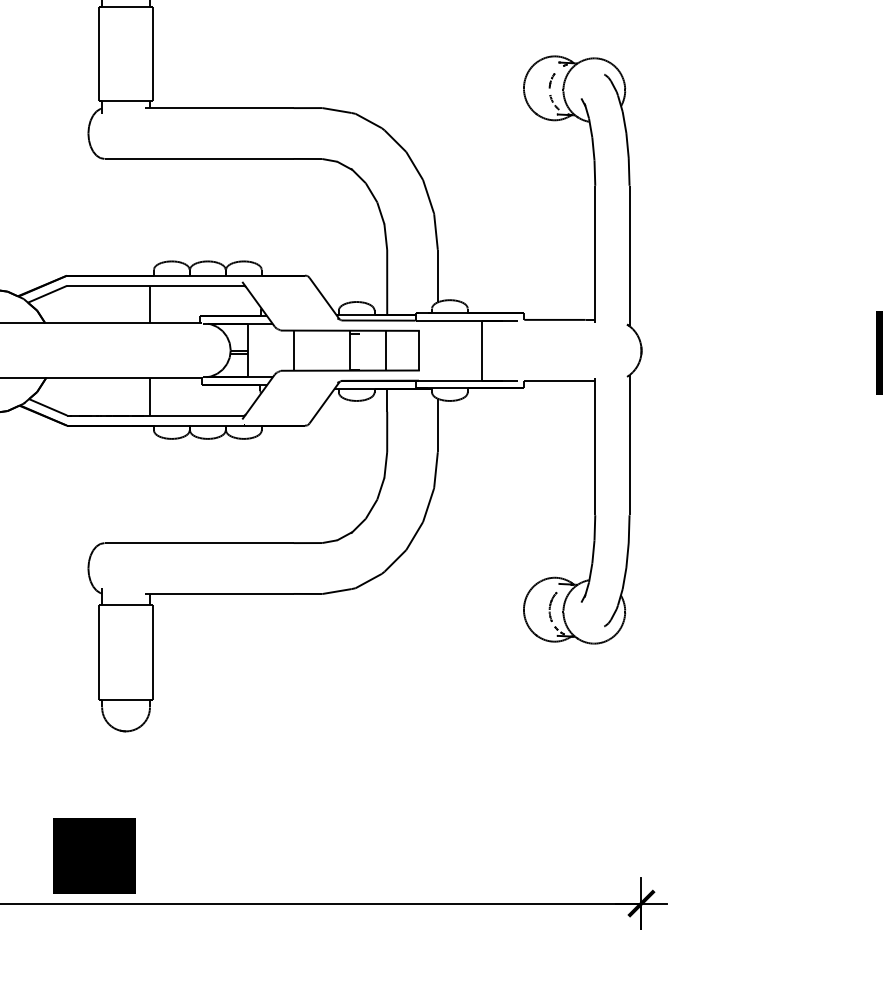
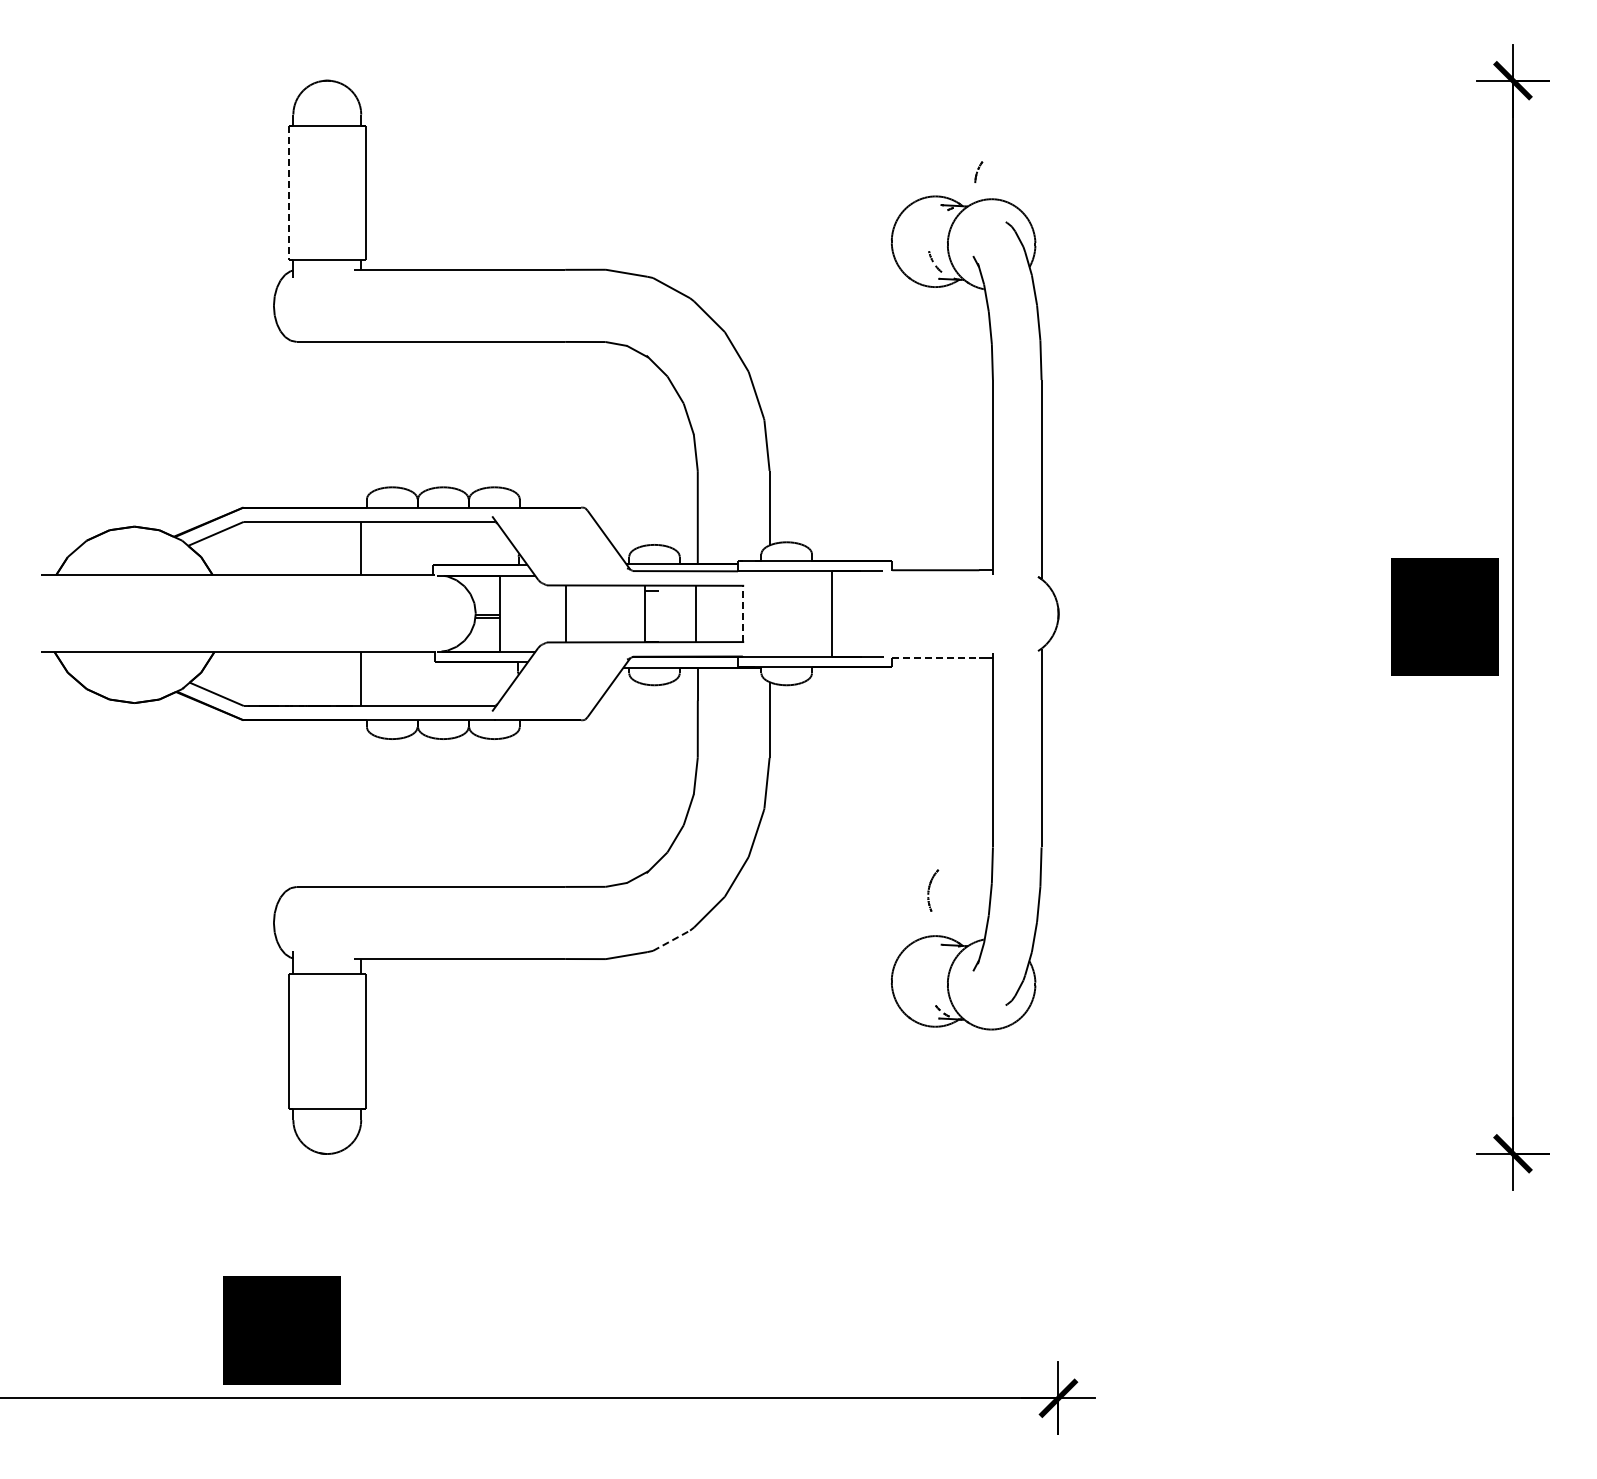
line: (98, 54) -> (288, 193), solid -> dashed
part: (551, 80) -> (978, 171), moved
line: (418, 350) -> (742, 613), solid -> dashed
line: (554, 381) -> (935, 657), solid -> dashed
line: (369, 580) -> (672, 940), solid -> dashed
part: (553, 606) -> (933, 890), moved

